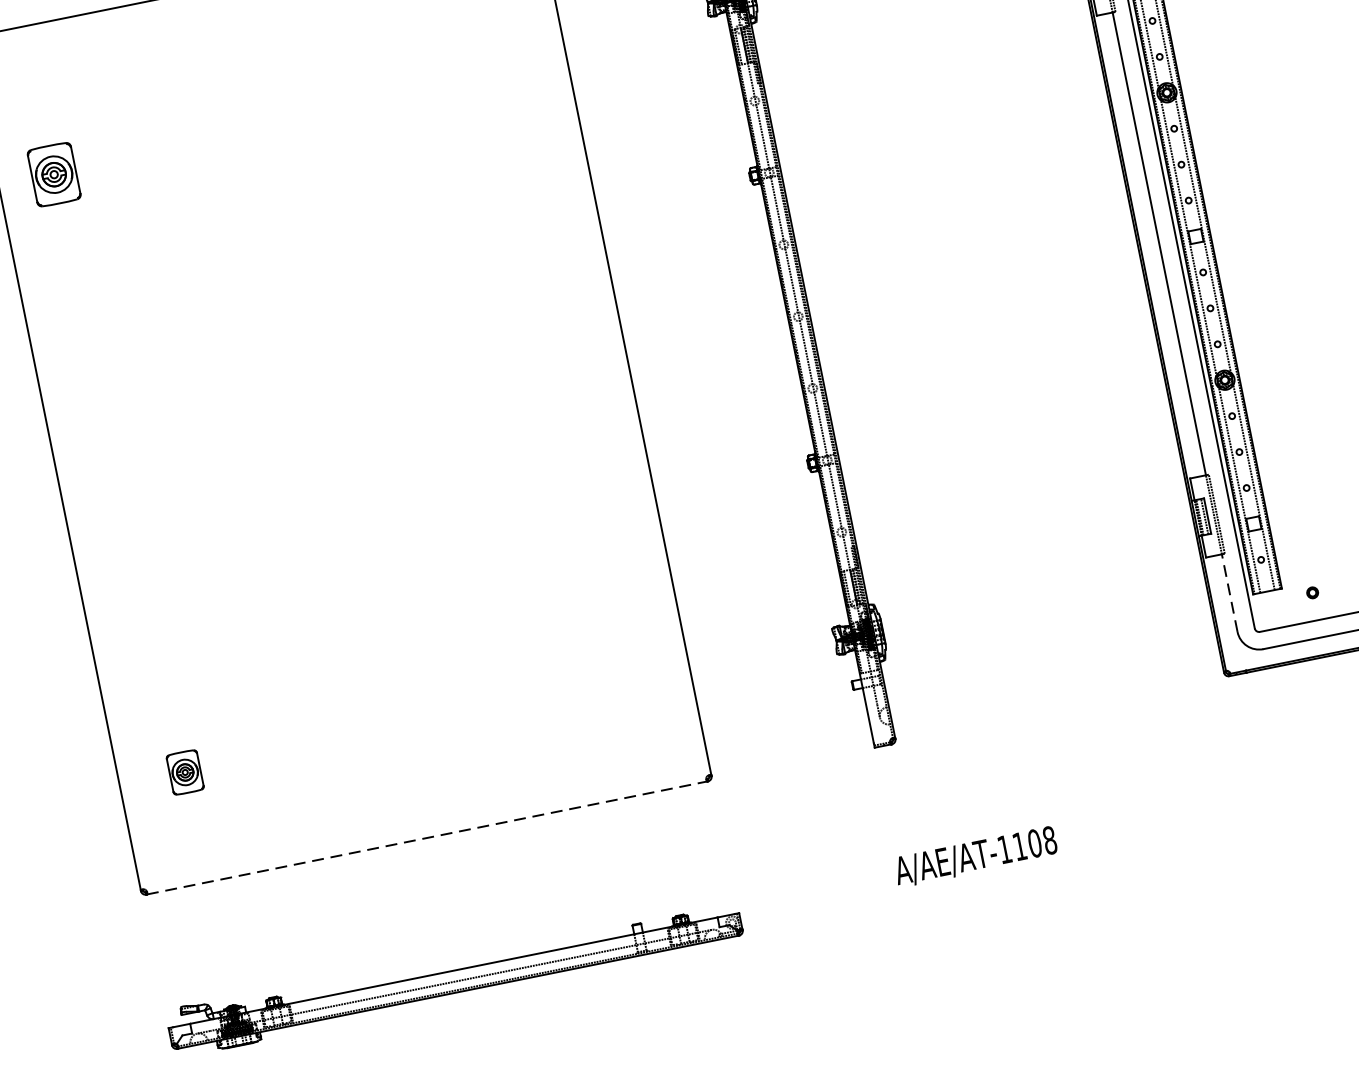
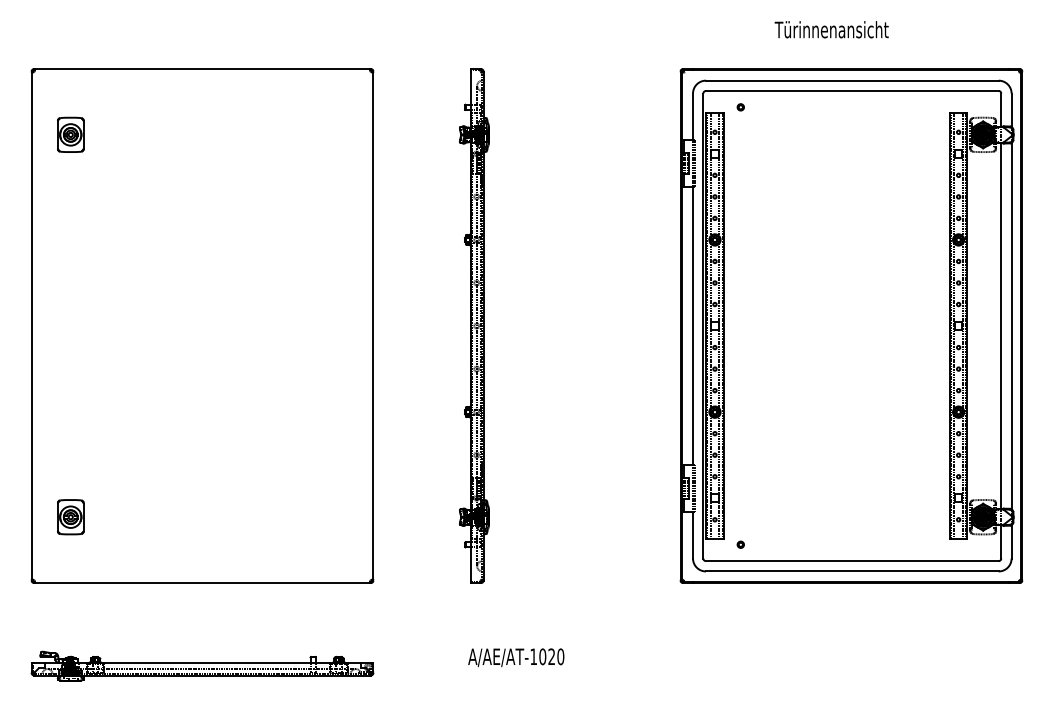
part: (53, 174) -> (70, 134), moved
line: (1230, 591) -> (693, 534), dashed -> solid
part: (184, 772) -> (70, 517), size x1.43
line: (427, 838) -> (202, 583), dashed -> solid
text: (1034, 843) -> (551, 656), A/AE/AT-1108 -> A/AE/AT-1020

